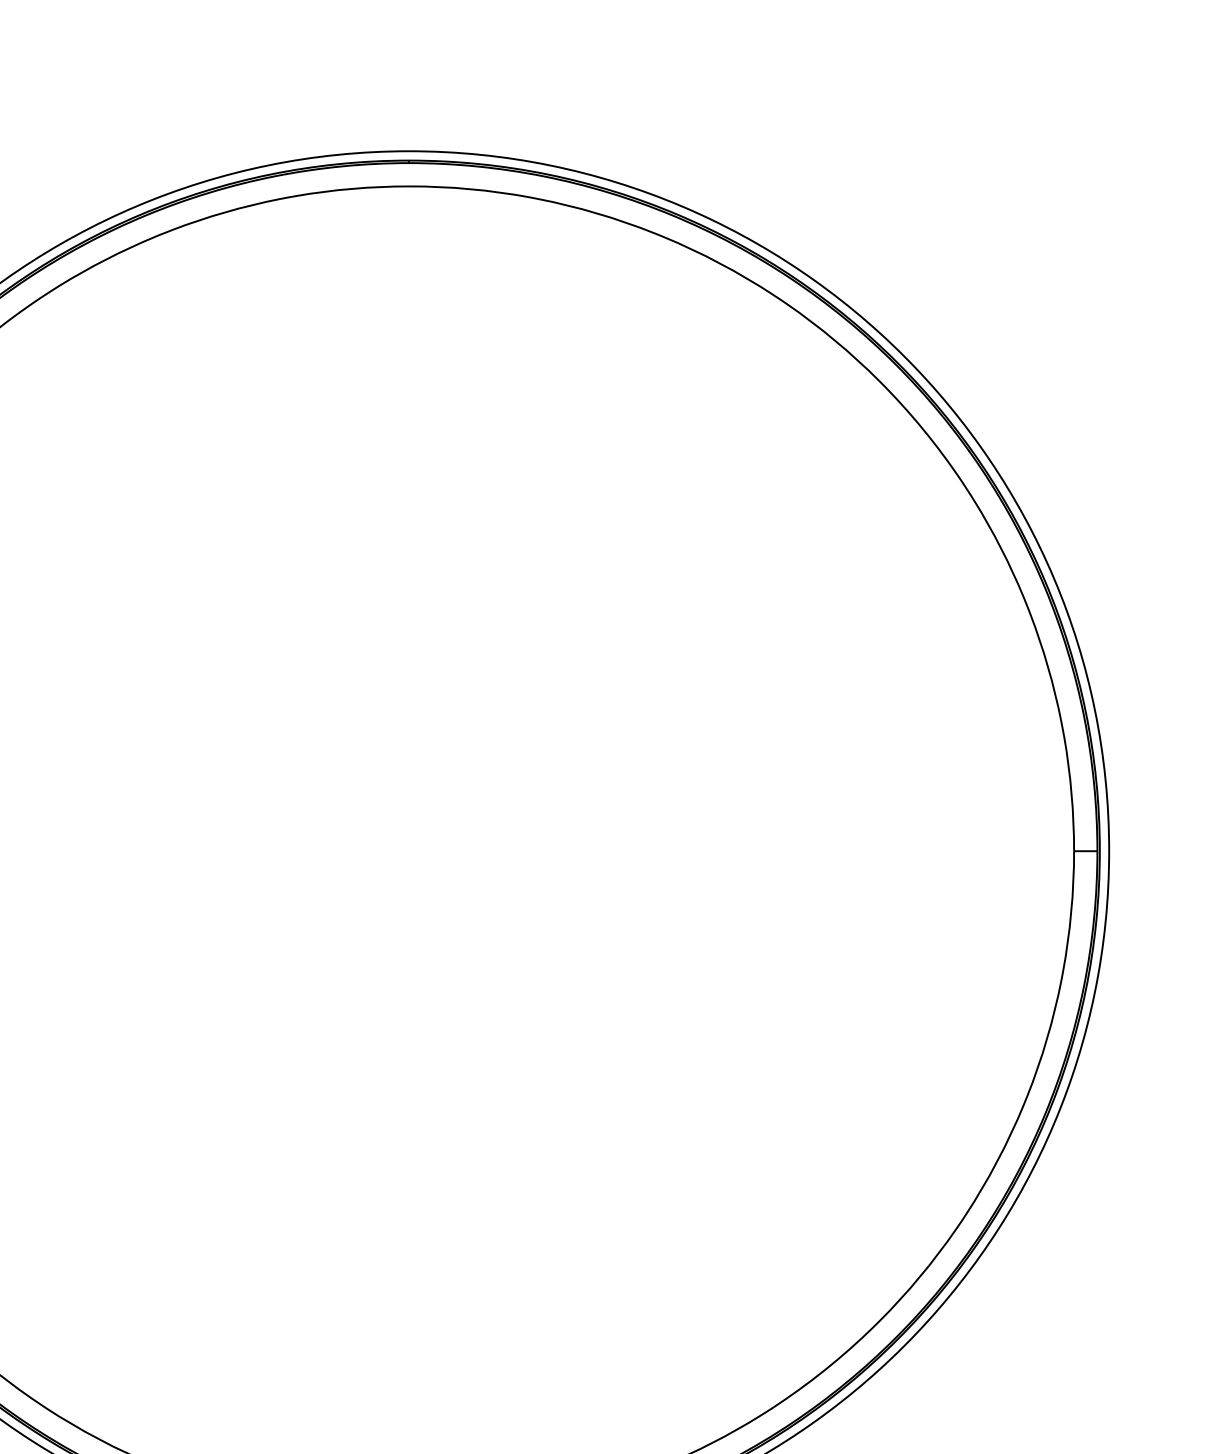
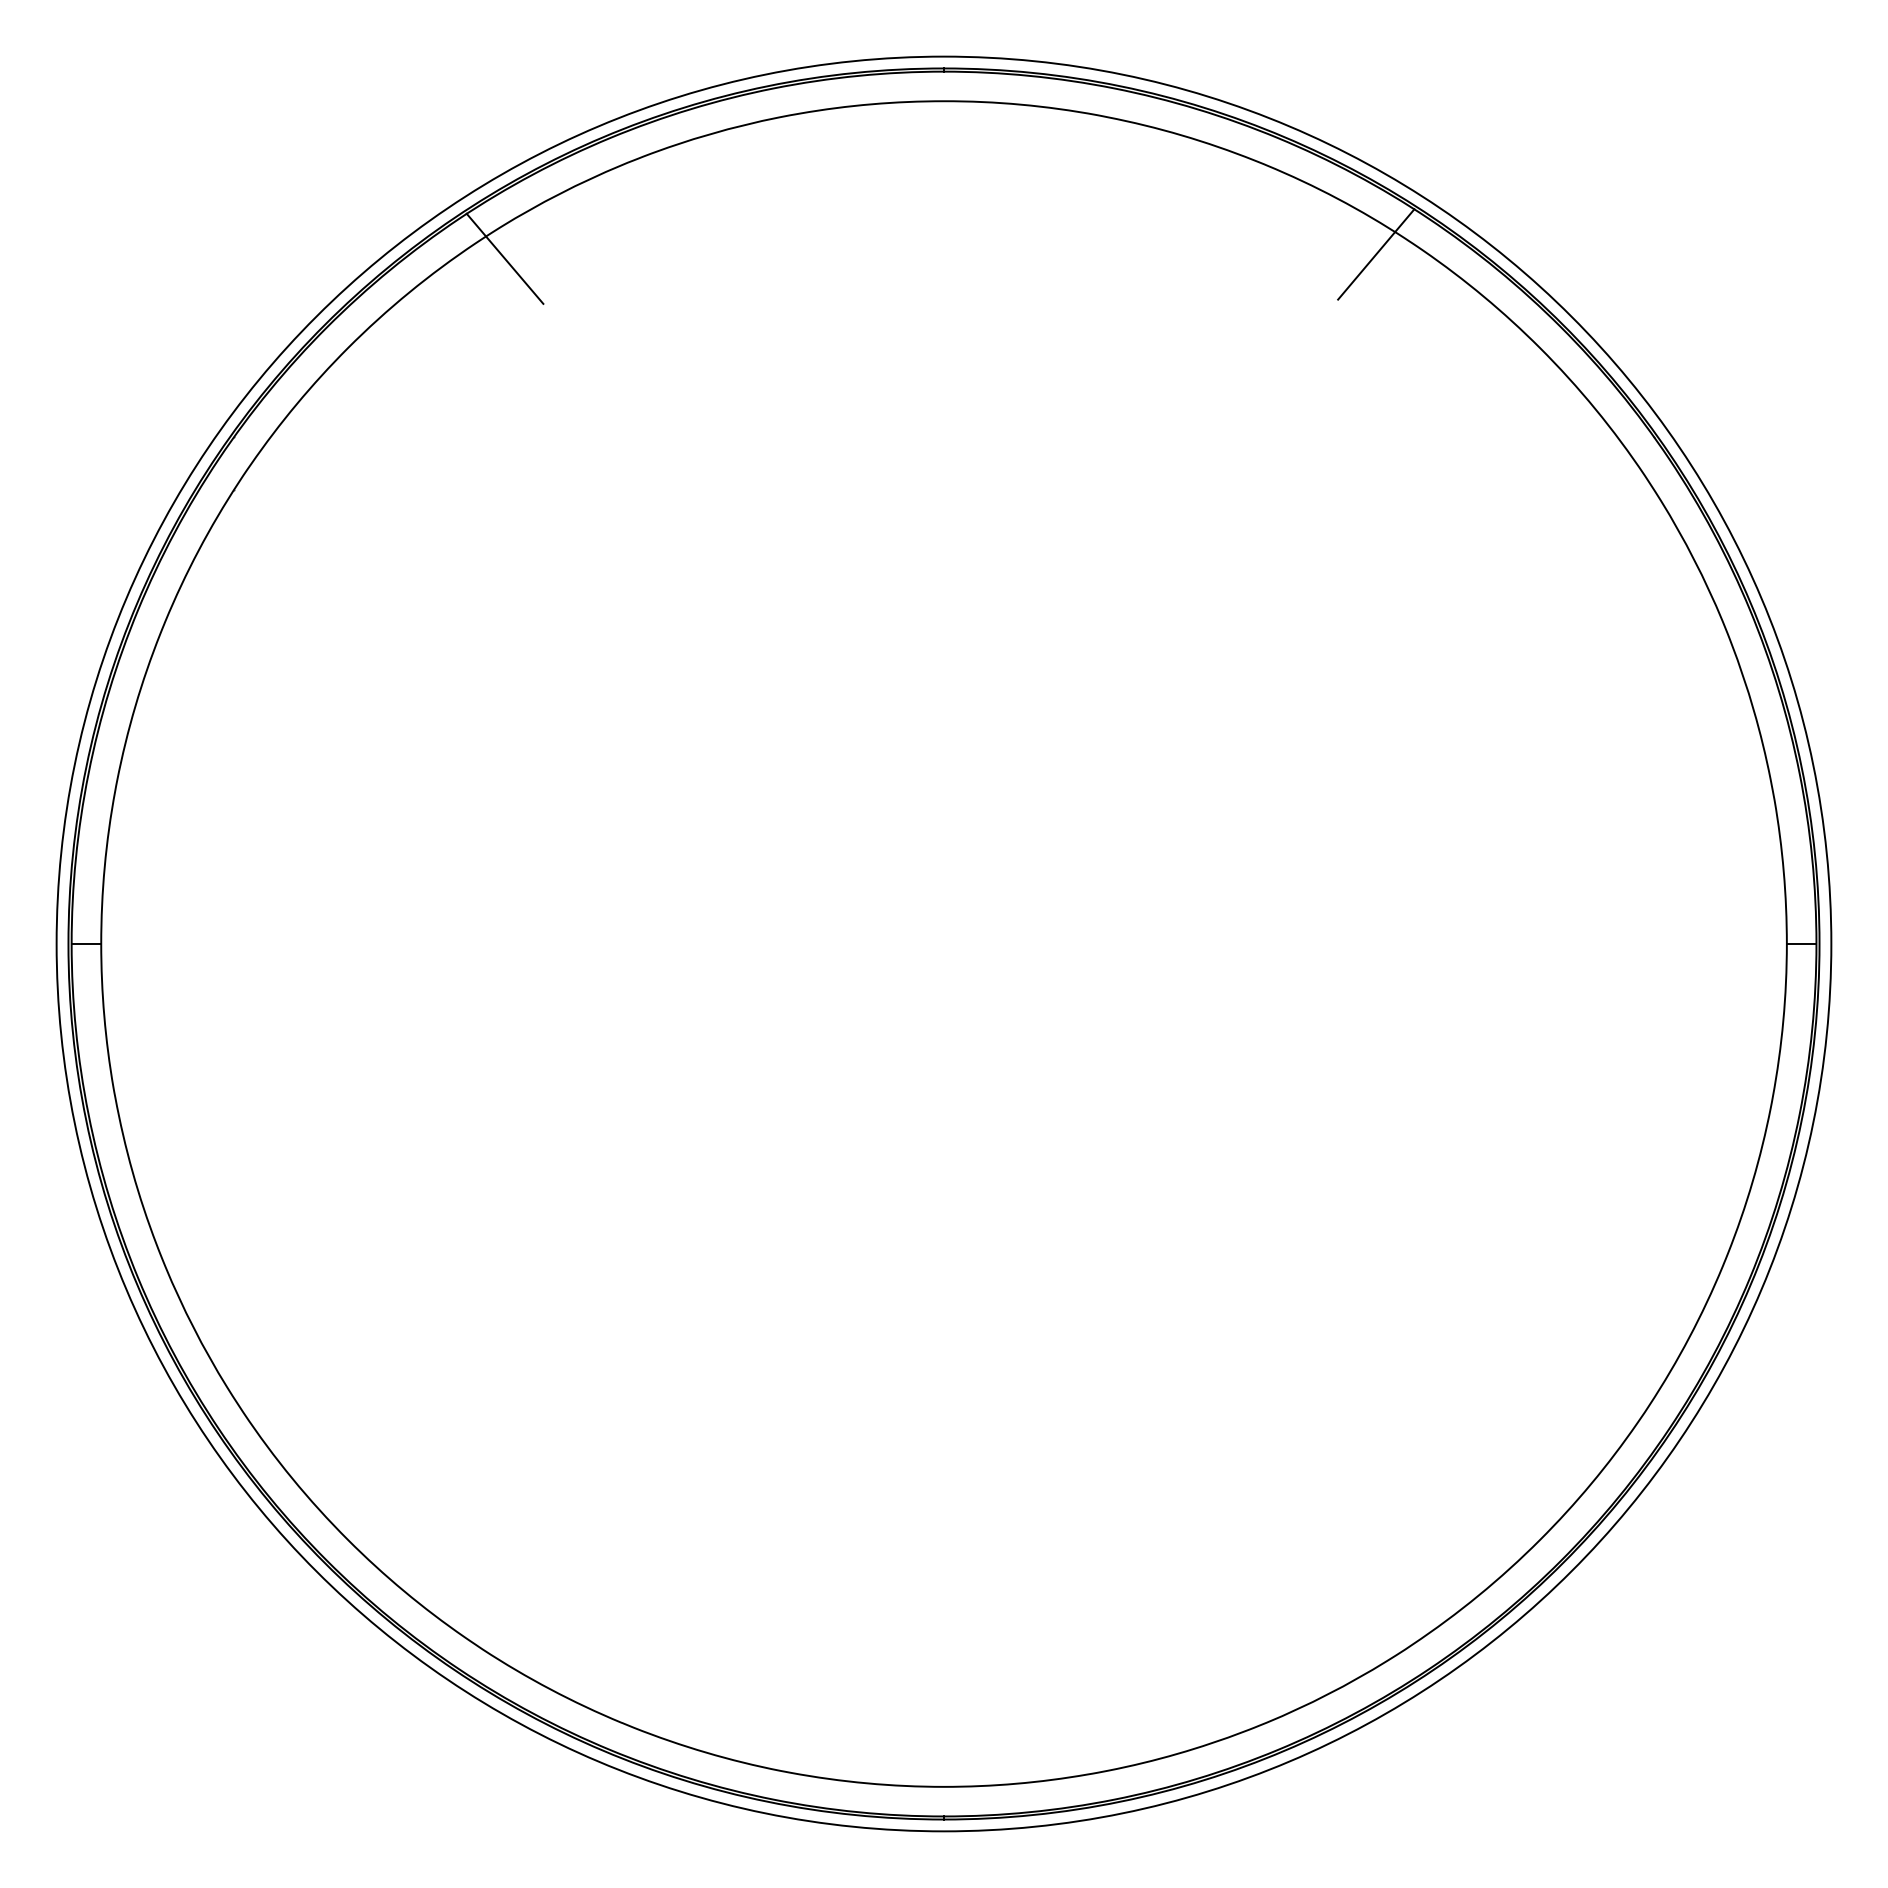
line: (750, 307) -> (1376, 254), added
line: (62, 310) -> (504, 258), added

